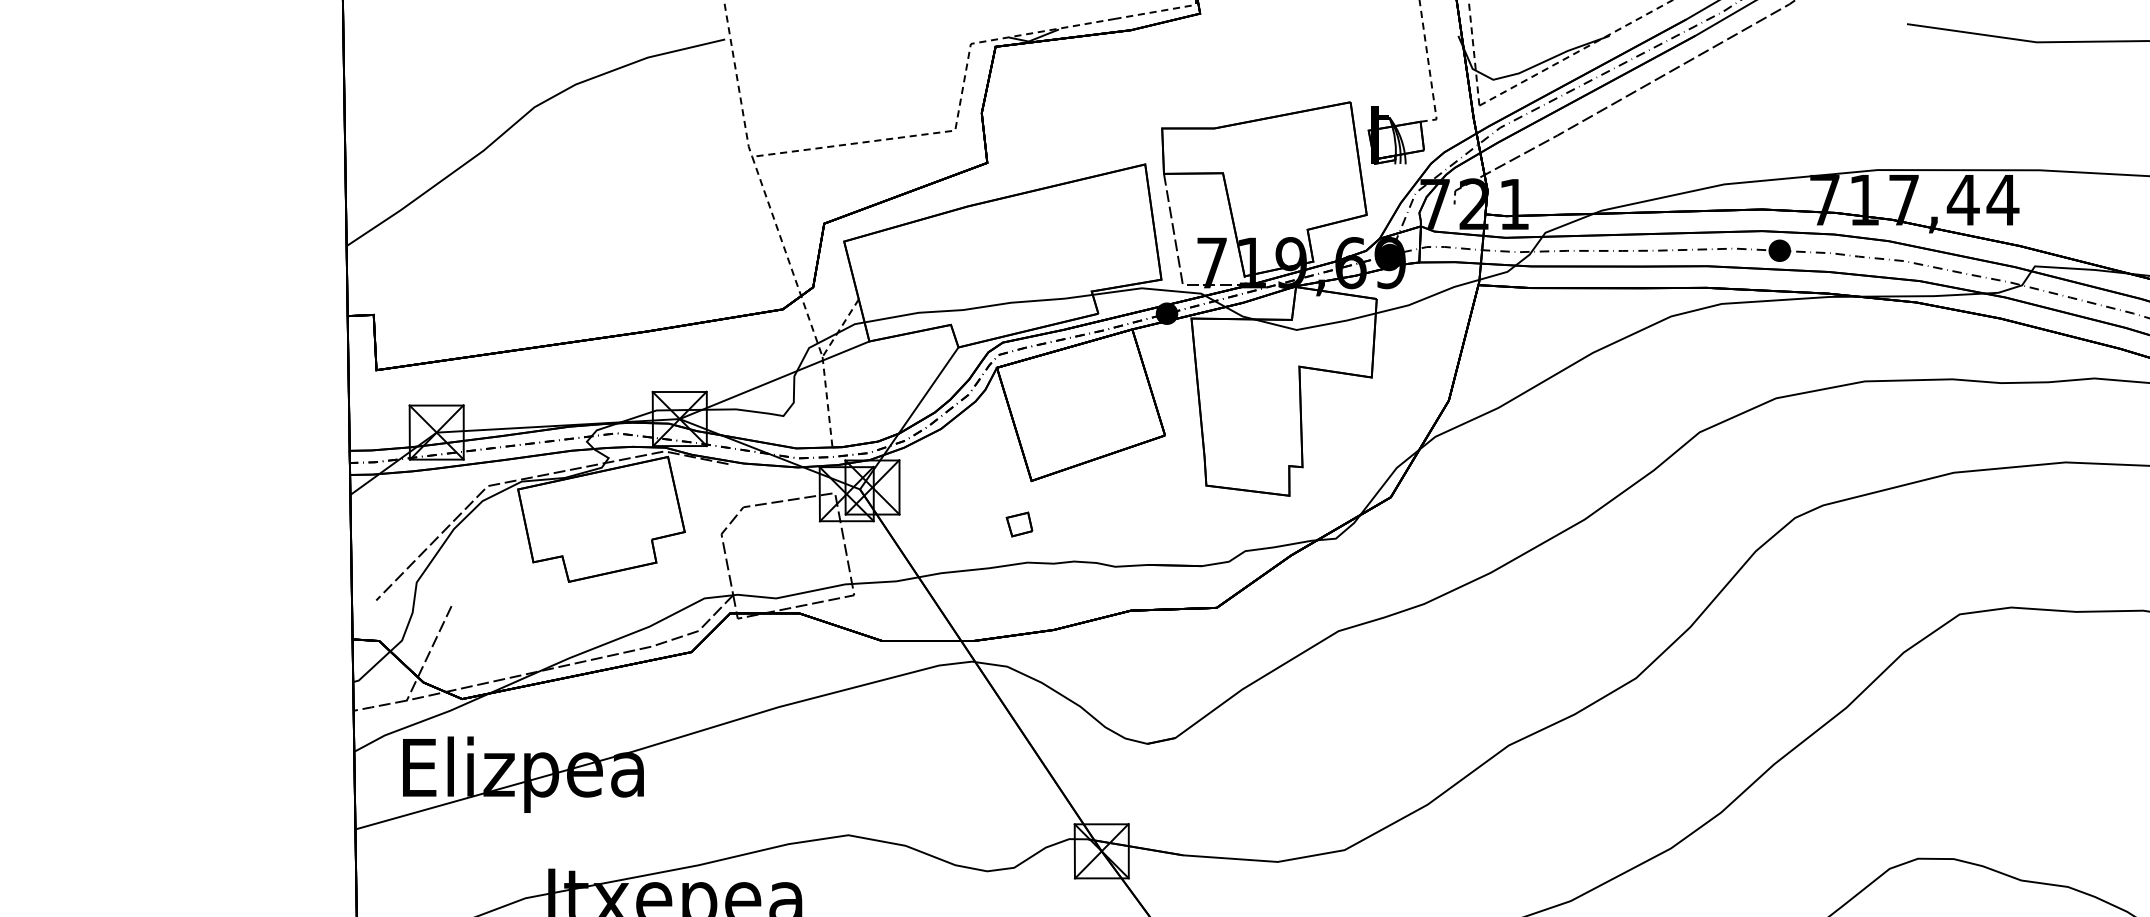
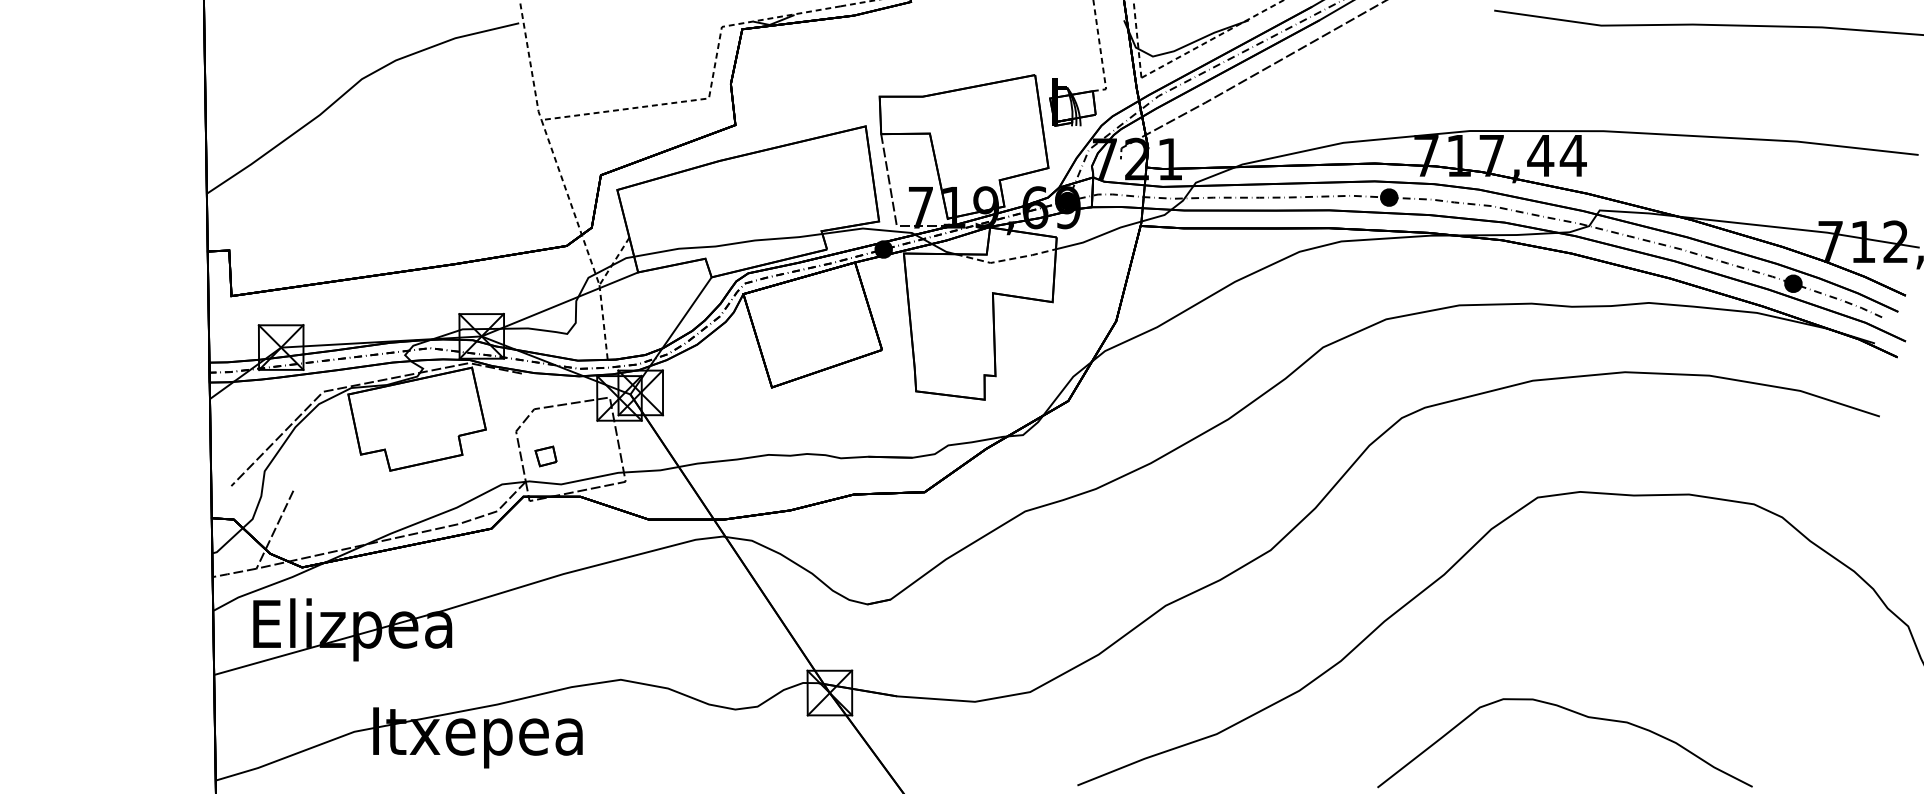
line: (1315, 327) -> (1006, 260), solid -> dashed
part: (1018, 524) -> (545, 456), moved

